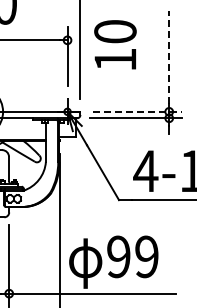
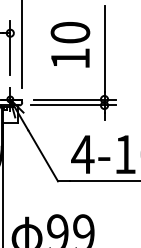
text: (115, 44) -> (70, 44), moved
line: (169, 57) -> (104, 49), dashed -> solid
line: (138, 111) -> (76, 99), dashed -> solid

